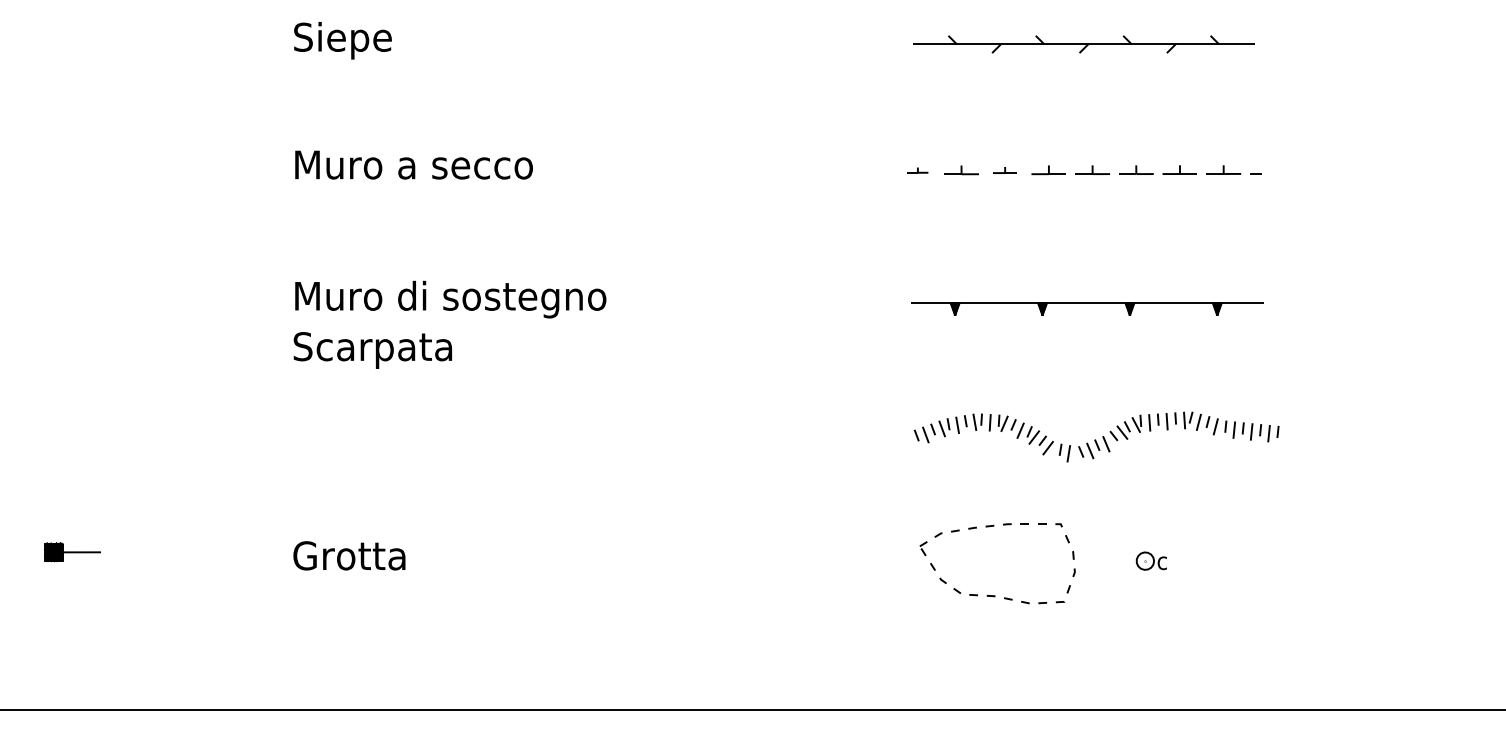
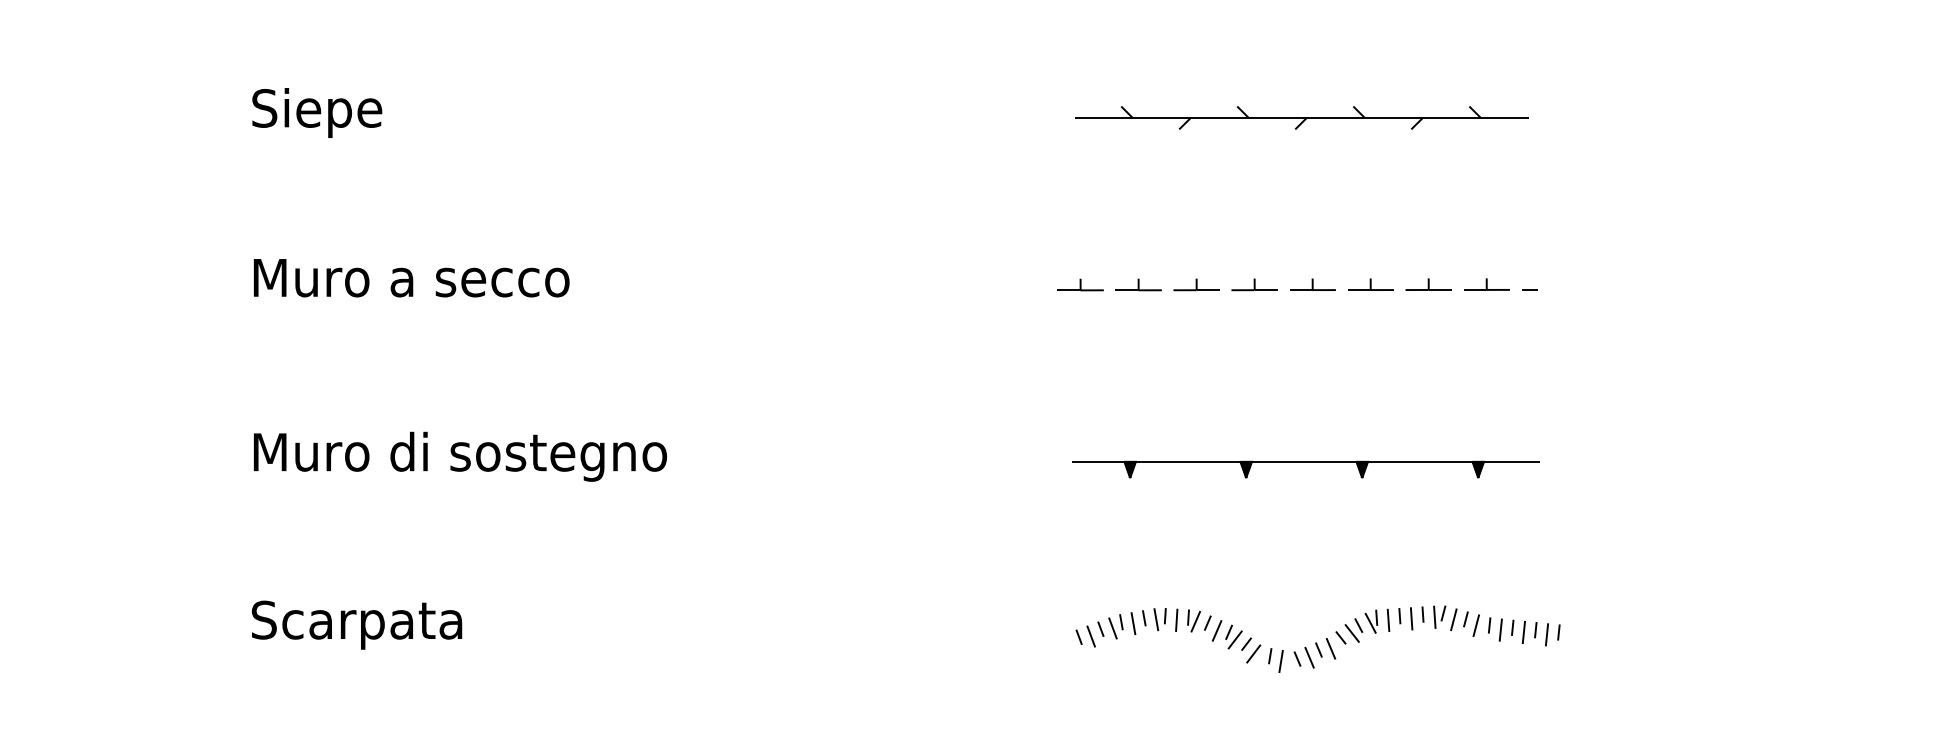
part: (917, 170) -> (1080, 285), size x1.67
part: (1004, 170) -> (1195, 285), size x1.43
text: (372, 350) -> (356, 625), moved

